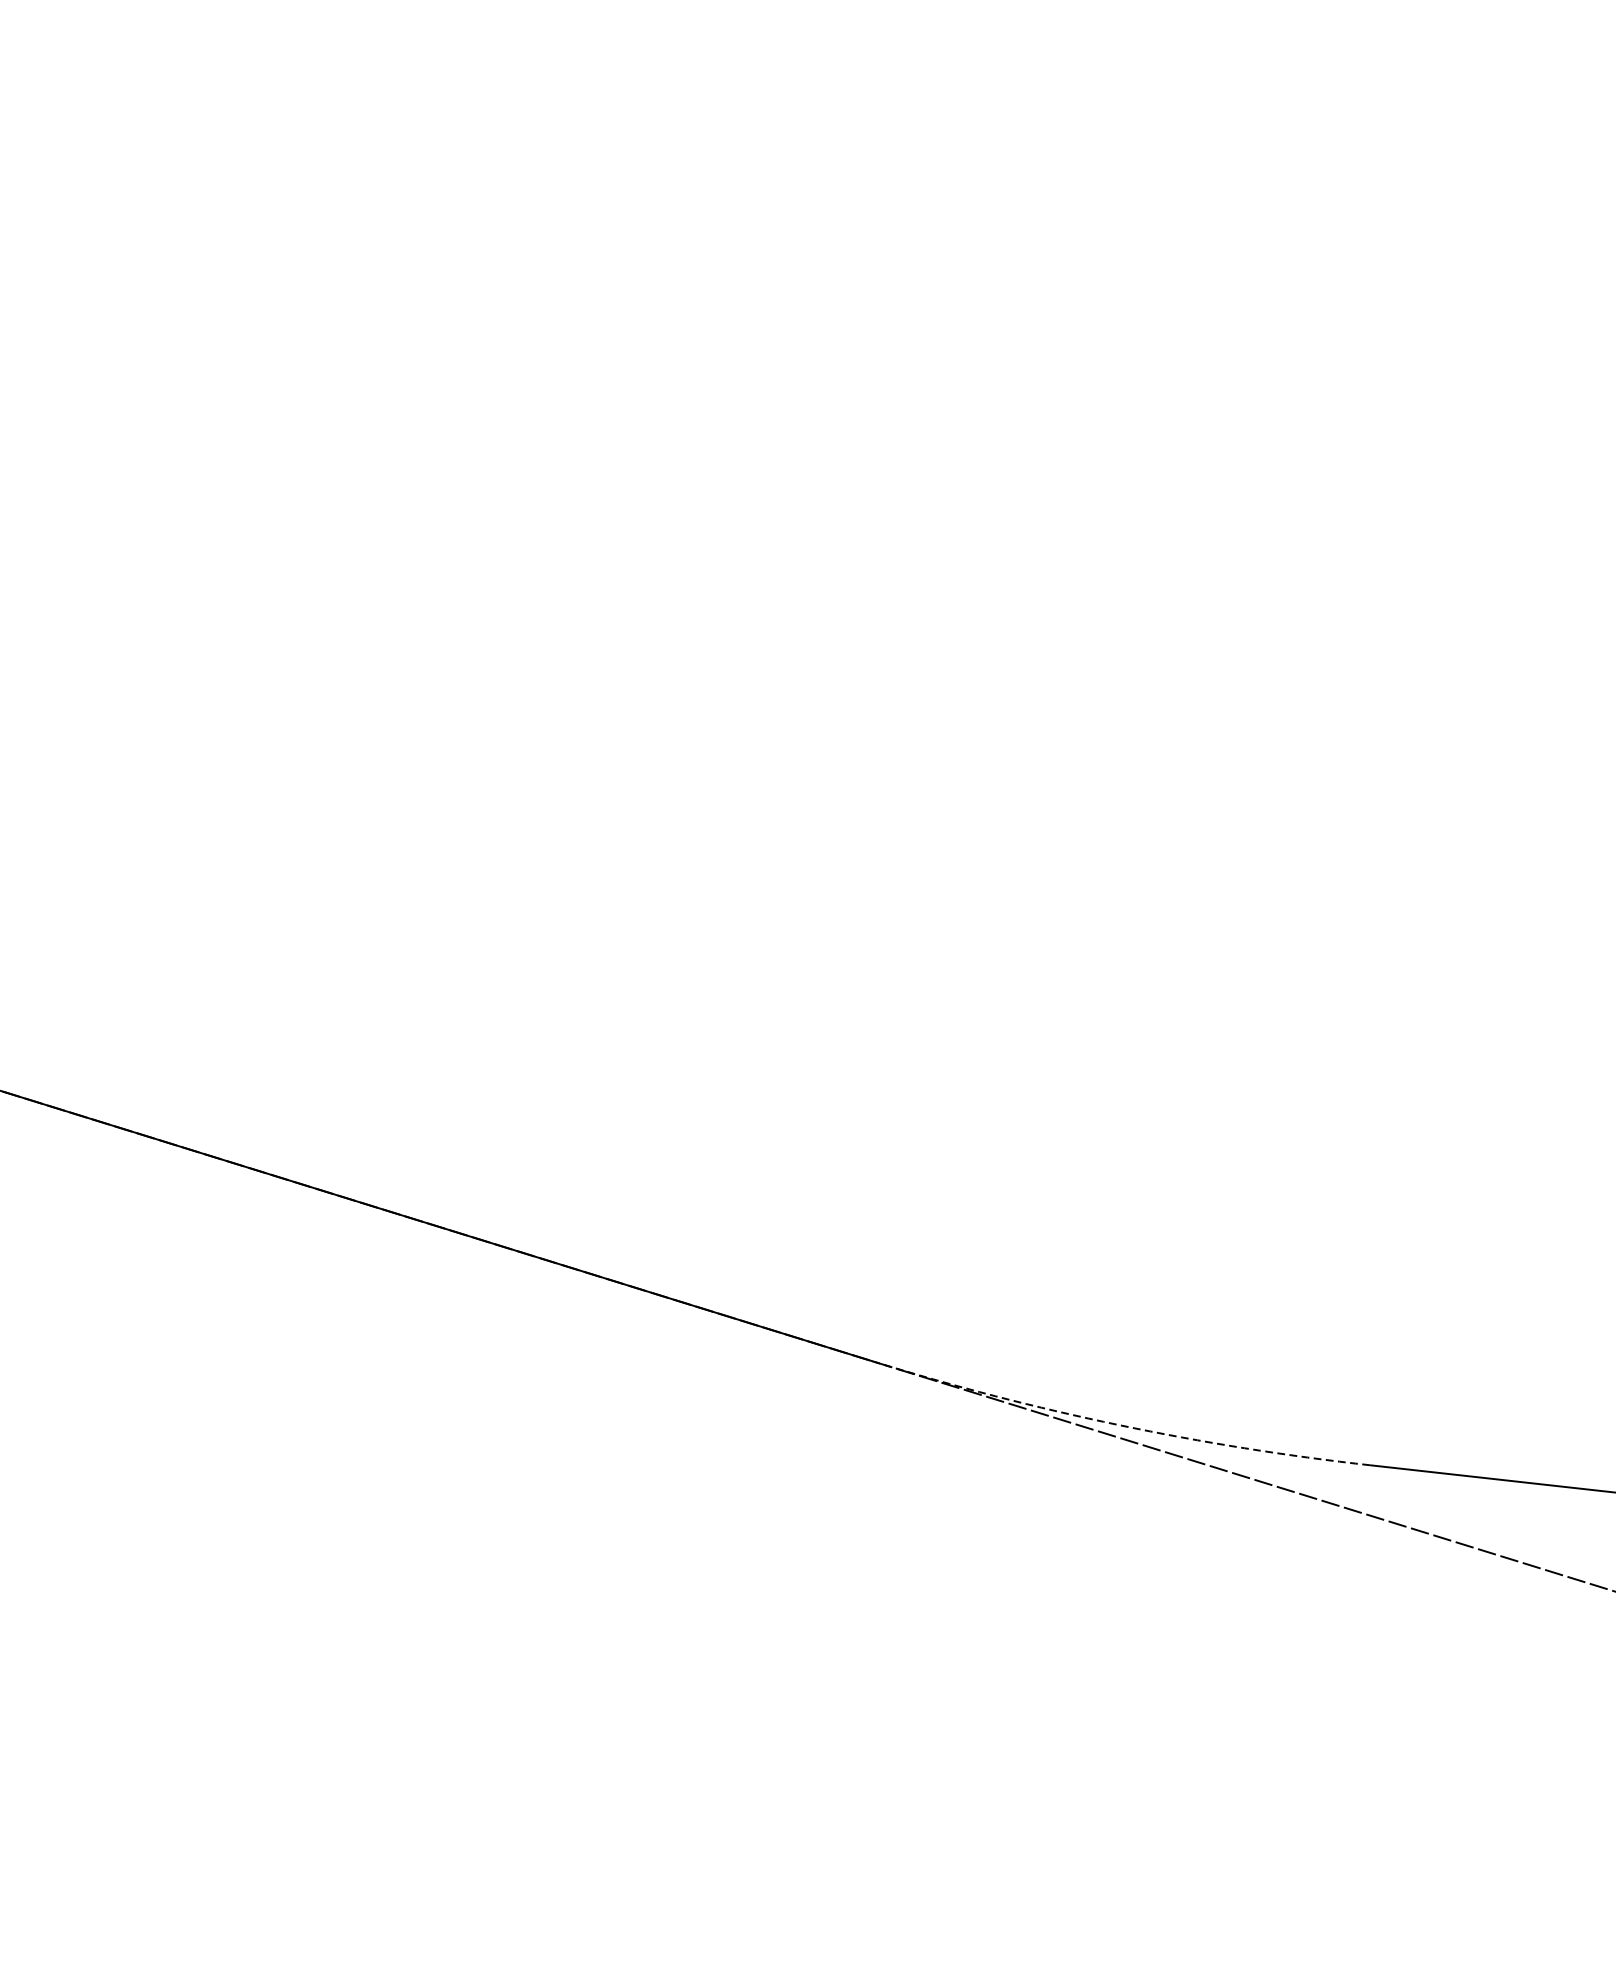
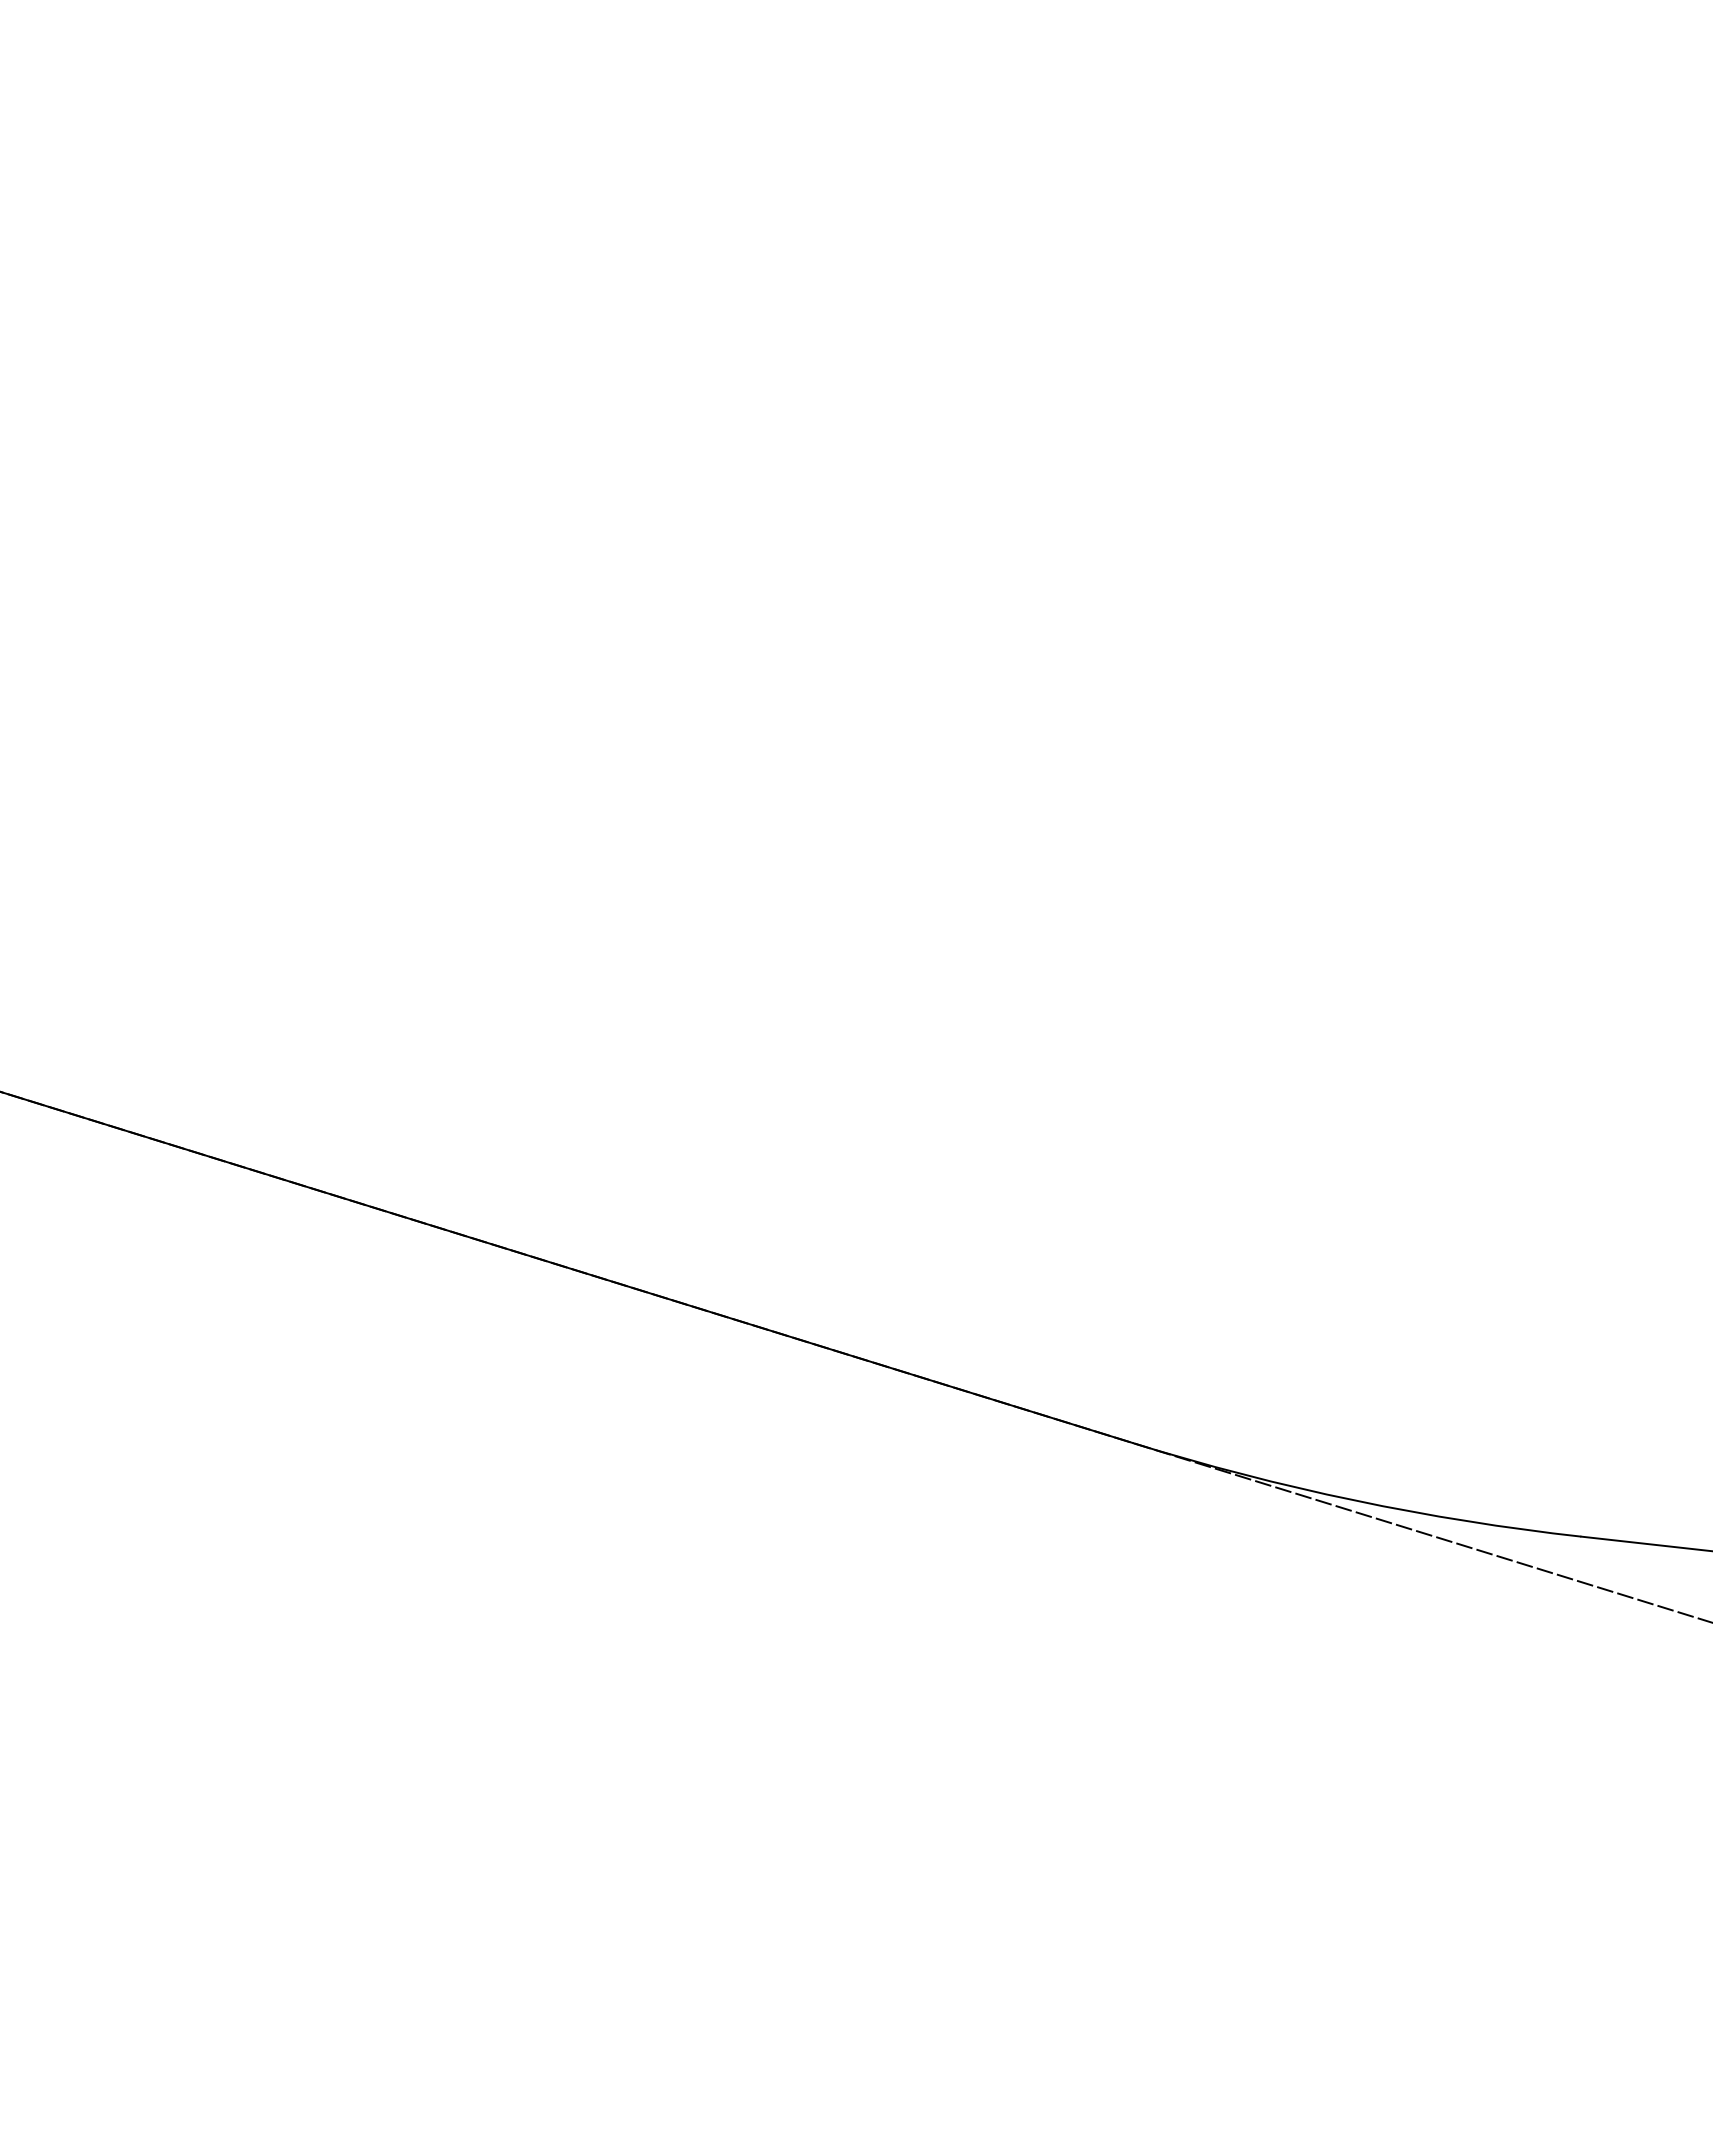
arc: (1118, 1425) -> (1354, 1500), dashed -> solid

